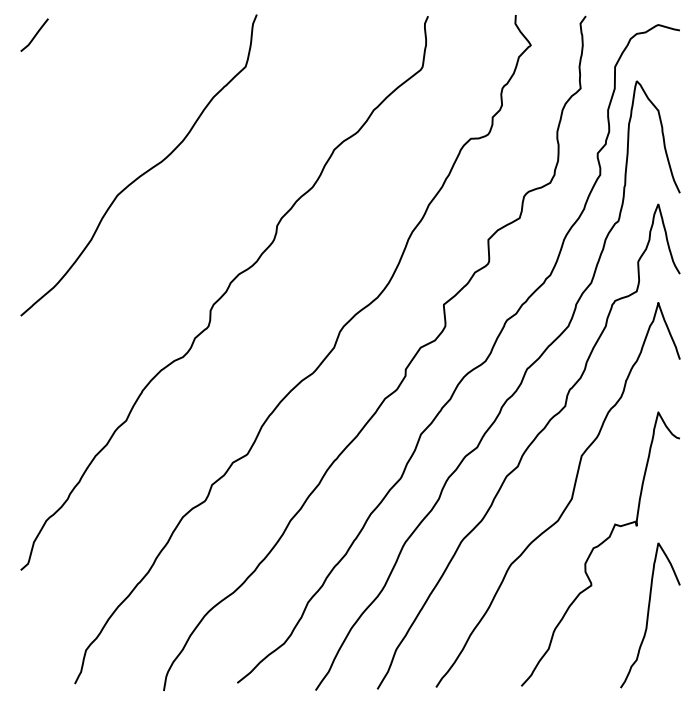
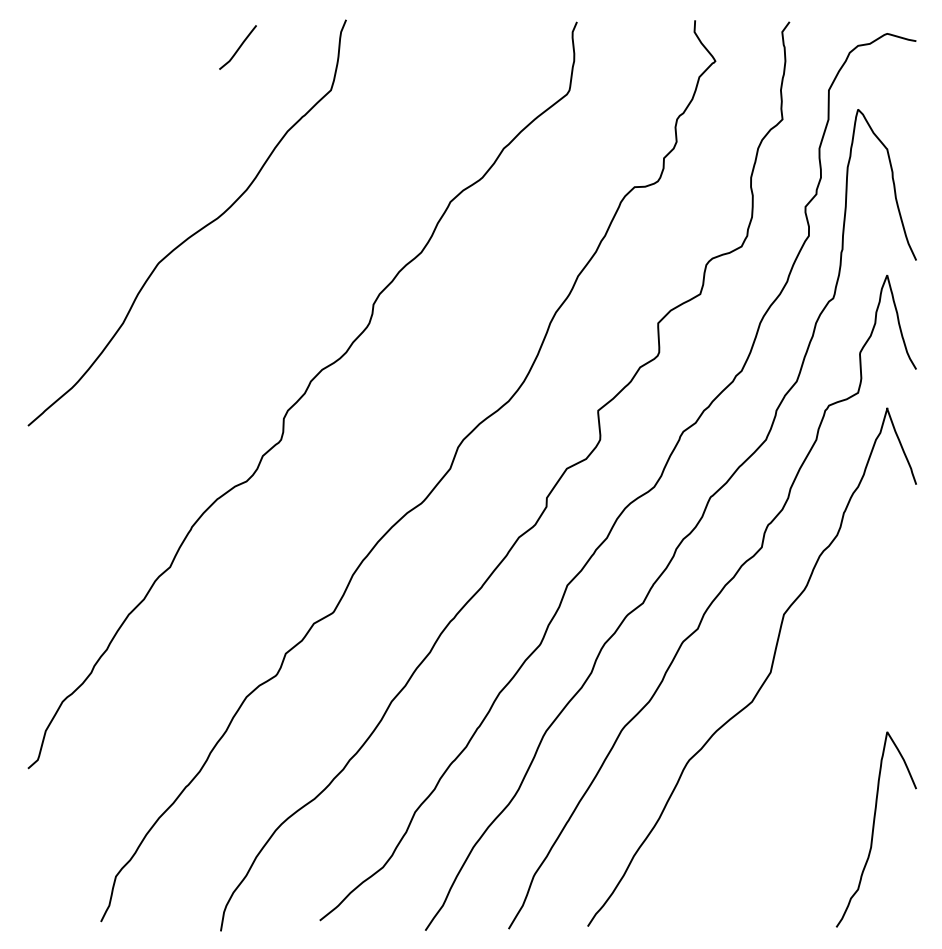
curve: (35, 34) -> (239, 46), moved
curve: (599, 546) -> (807, 736), removed

